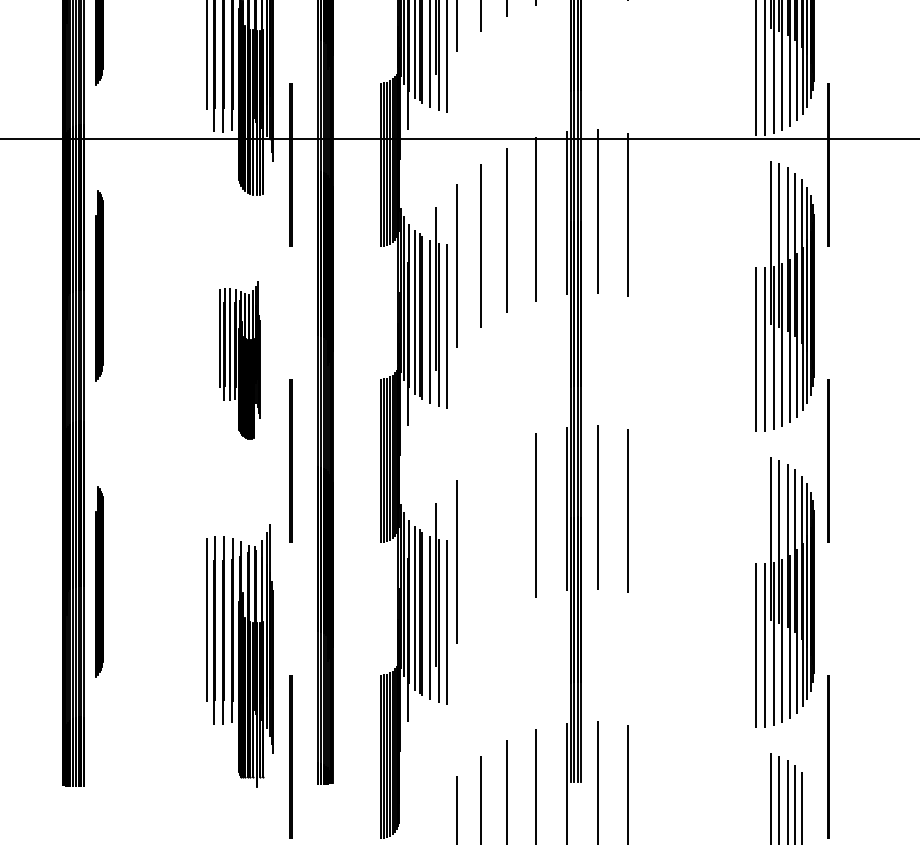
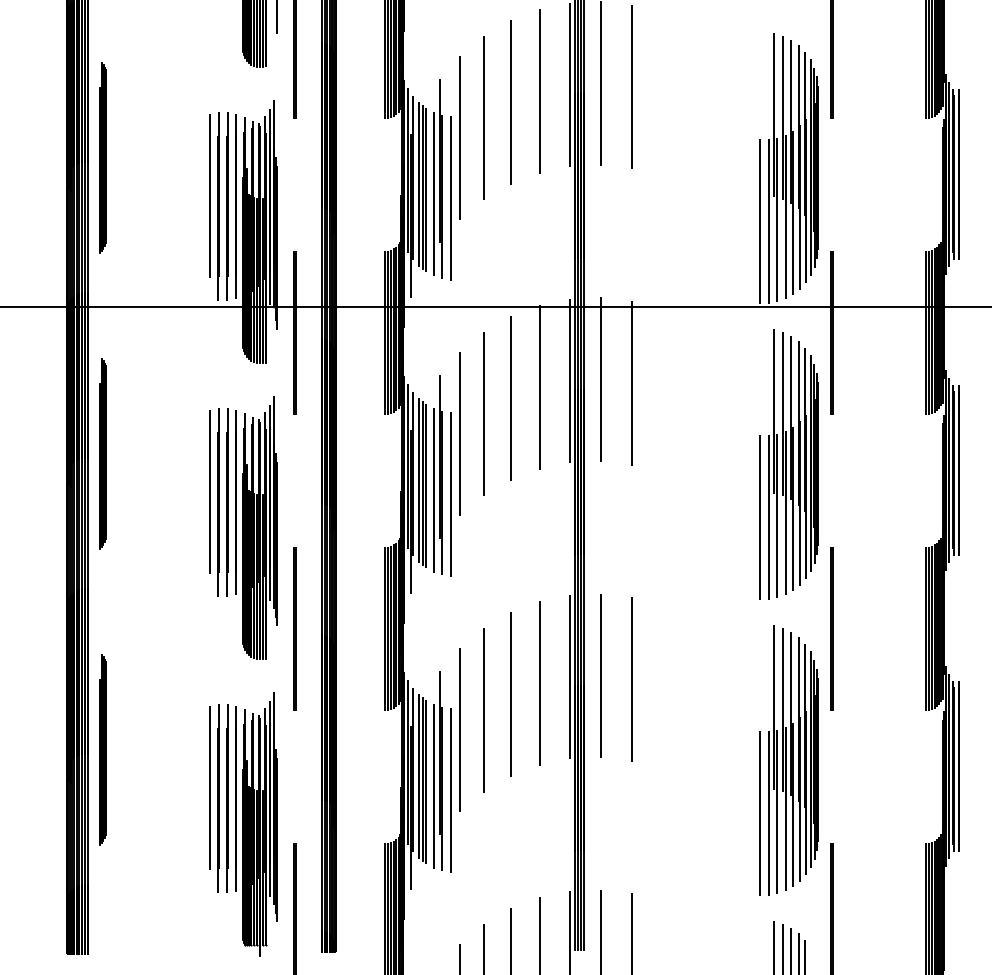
part: (239, 359) -> (243, 527), size x1.67
line: (507, 526) -> (511, 694), added
line: (479, 542) -> (483, 710), added

